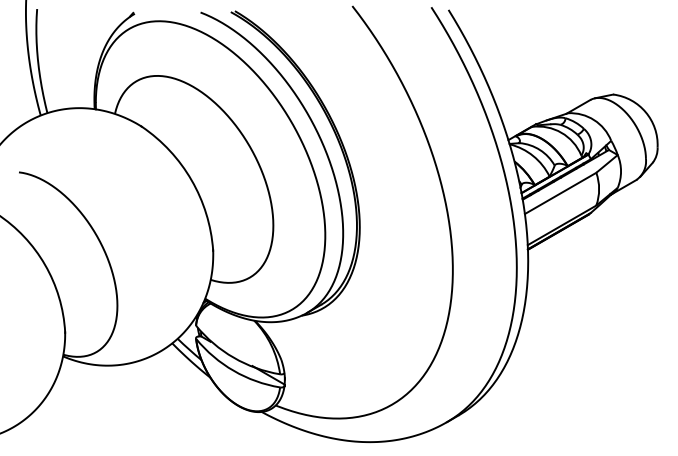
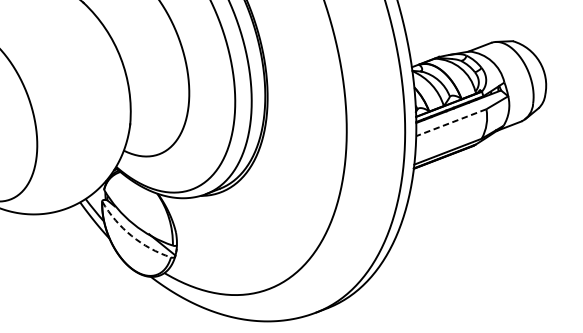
line: (560, 193) -> (451, 122), solid -> dashed
arc: (233, 370) -> (131, 235), solid -> dashed

